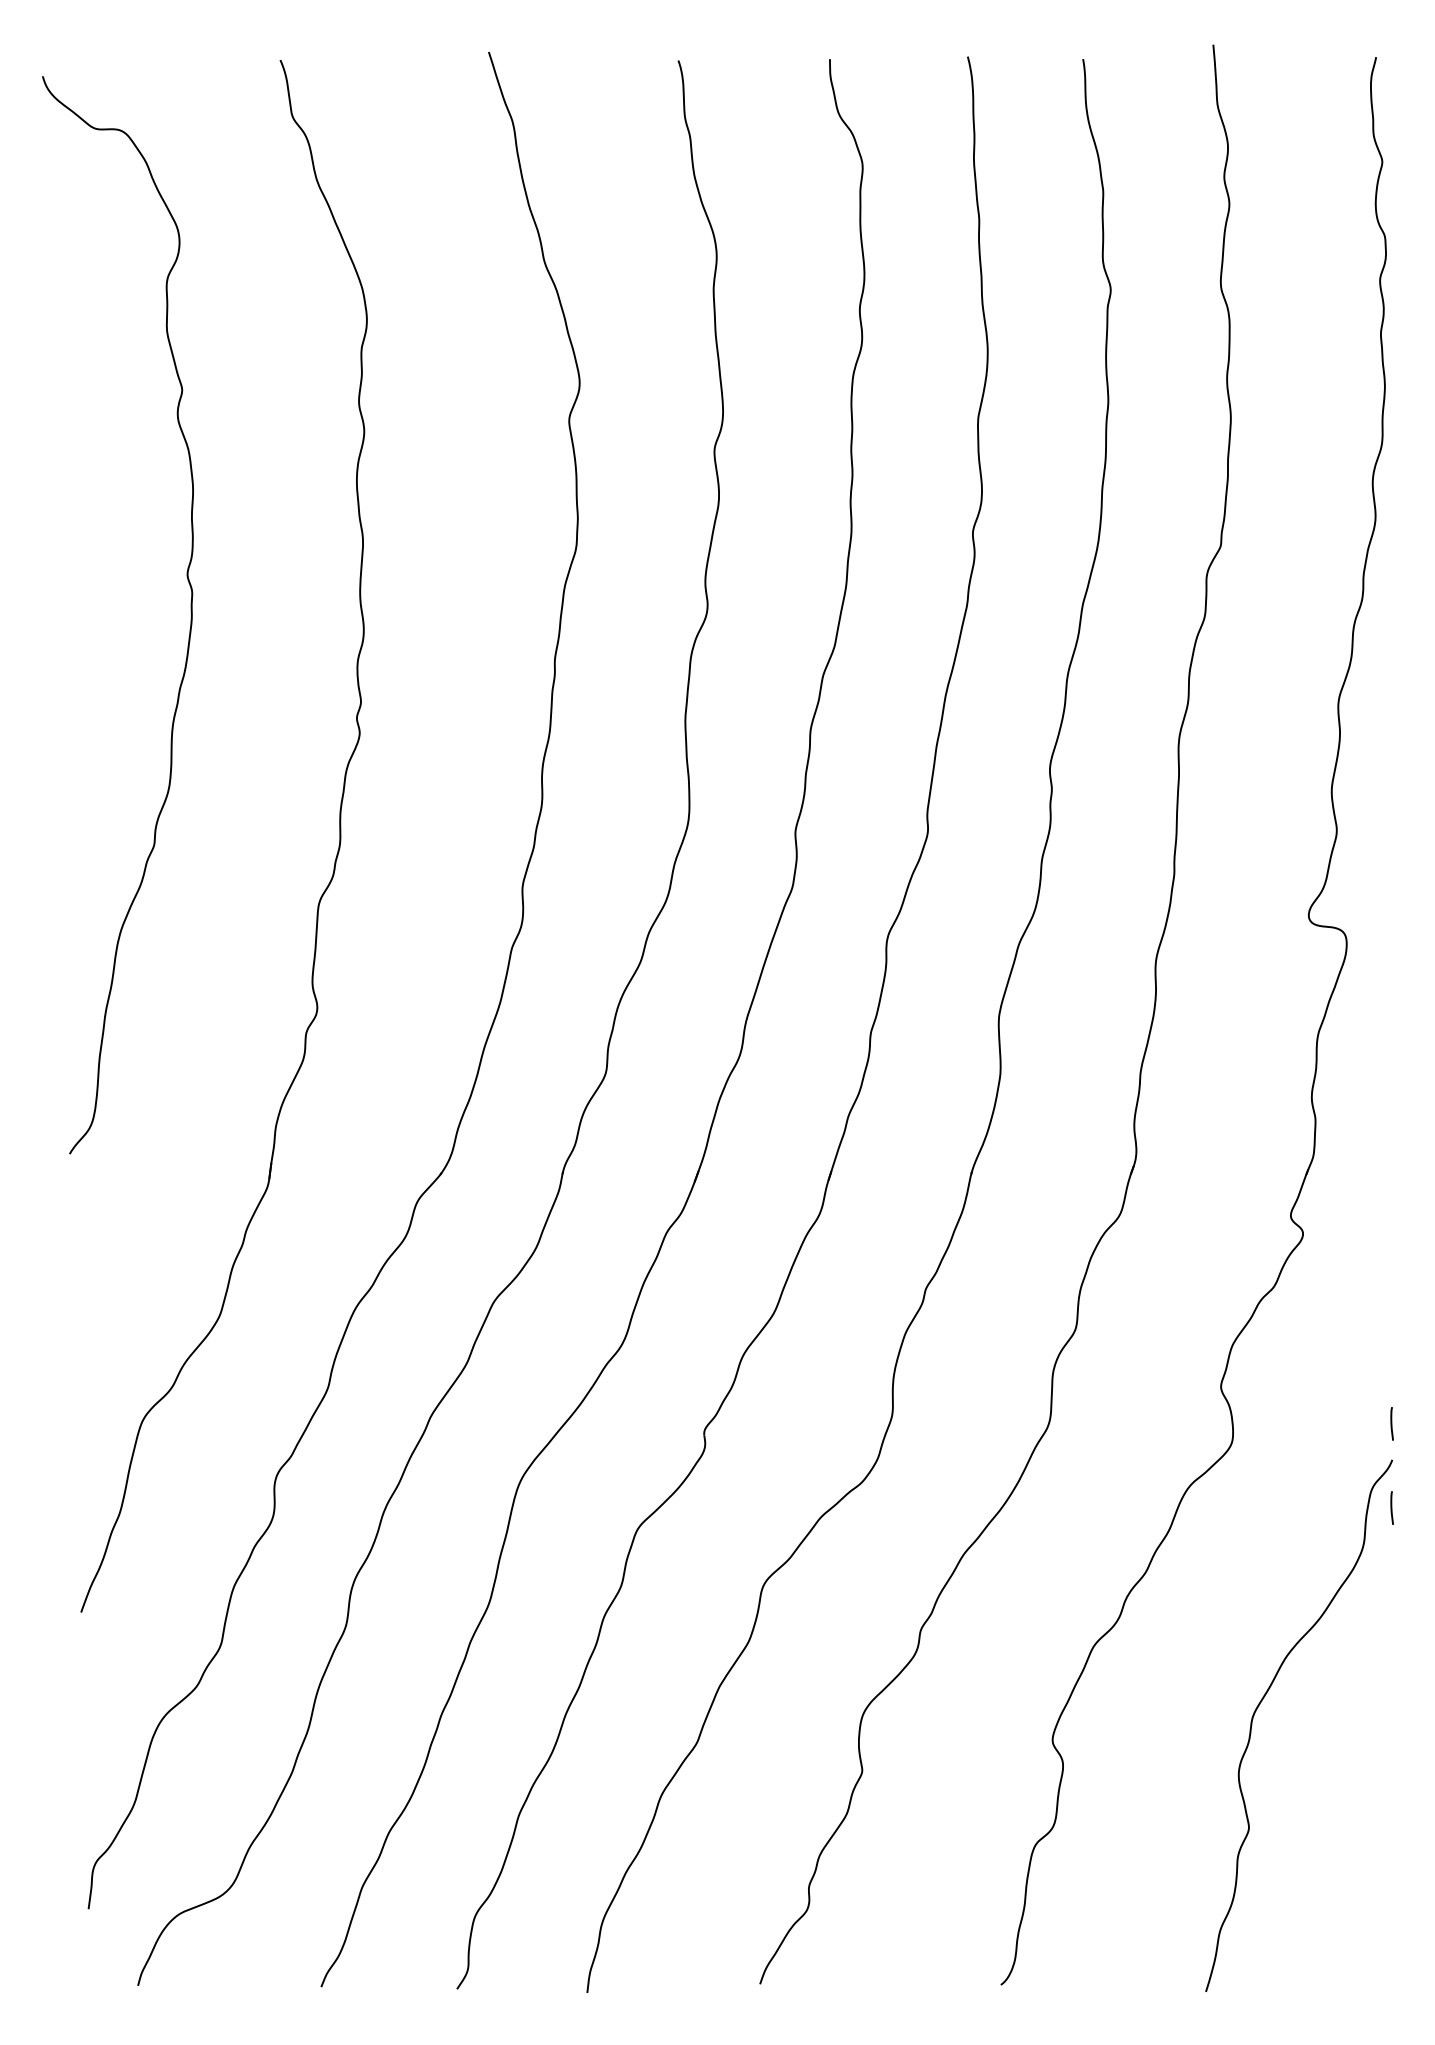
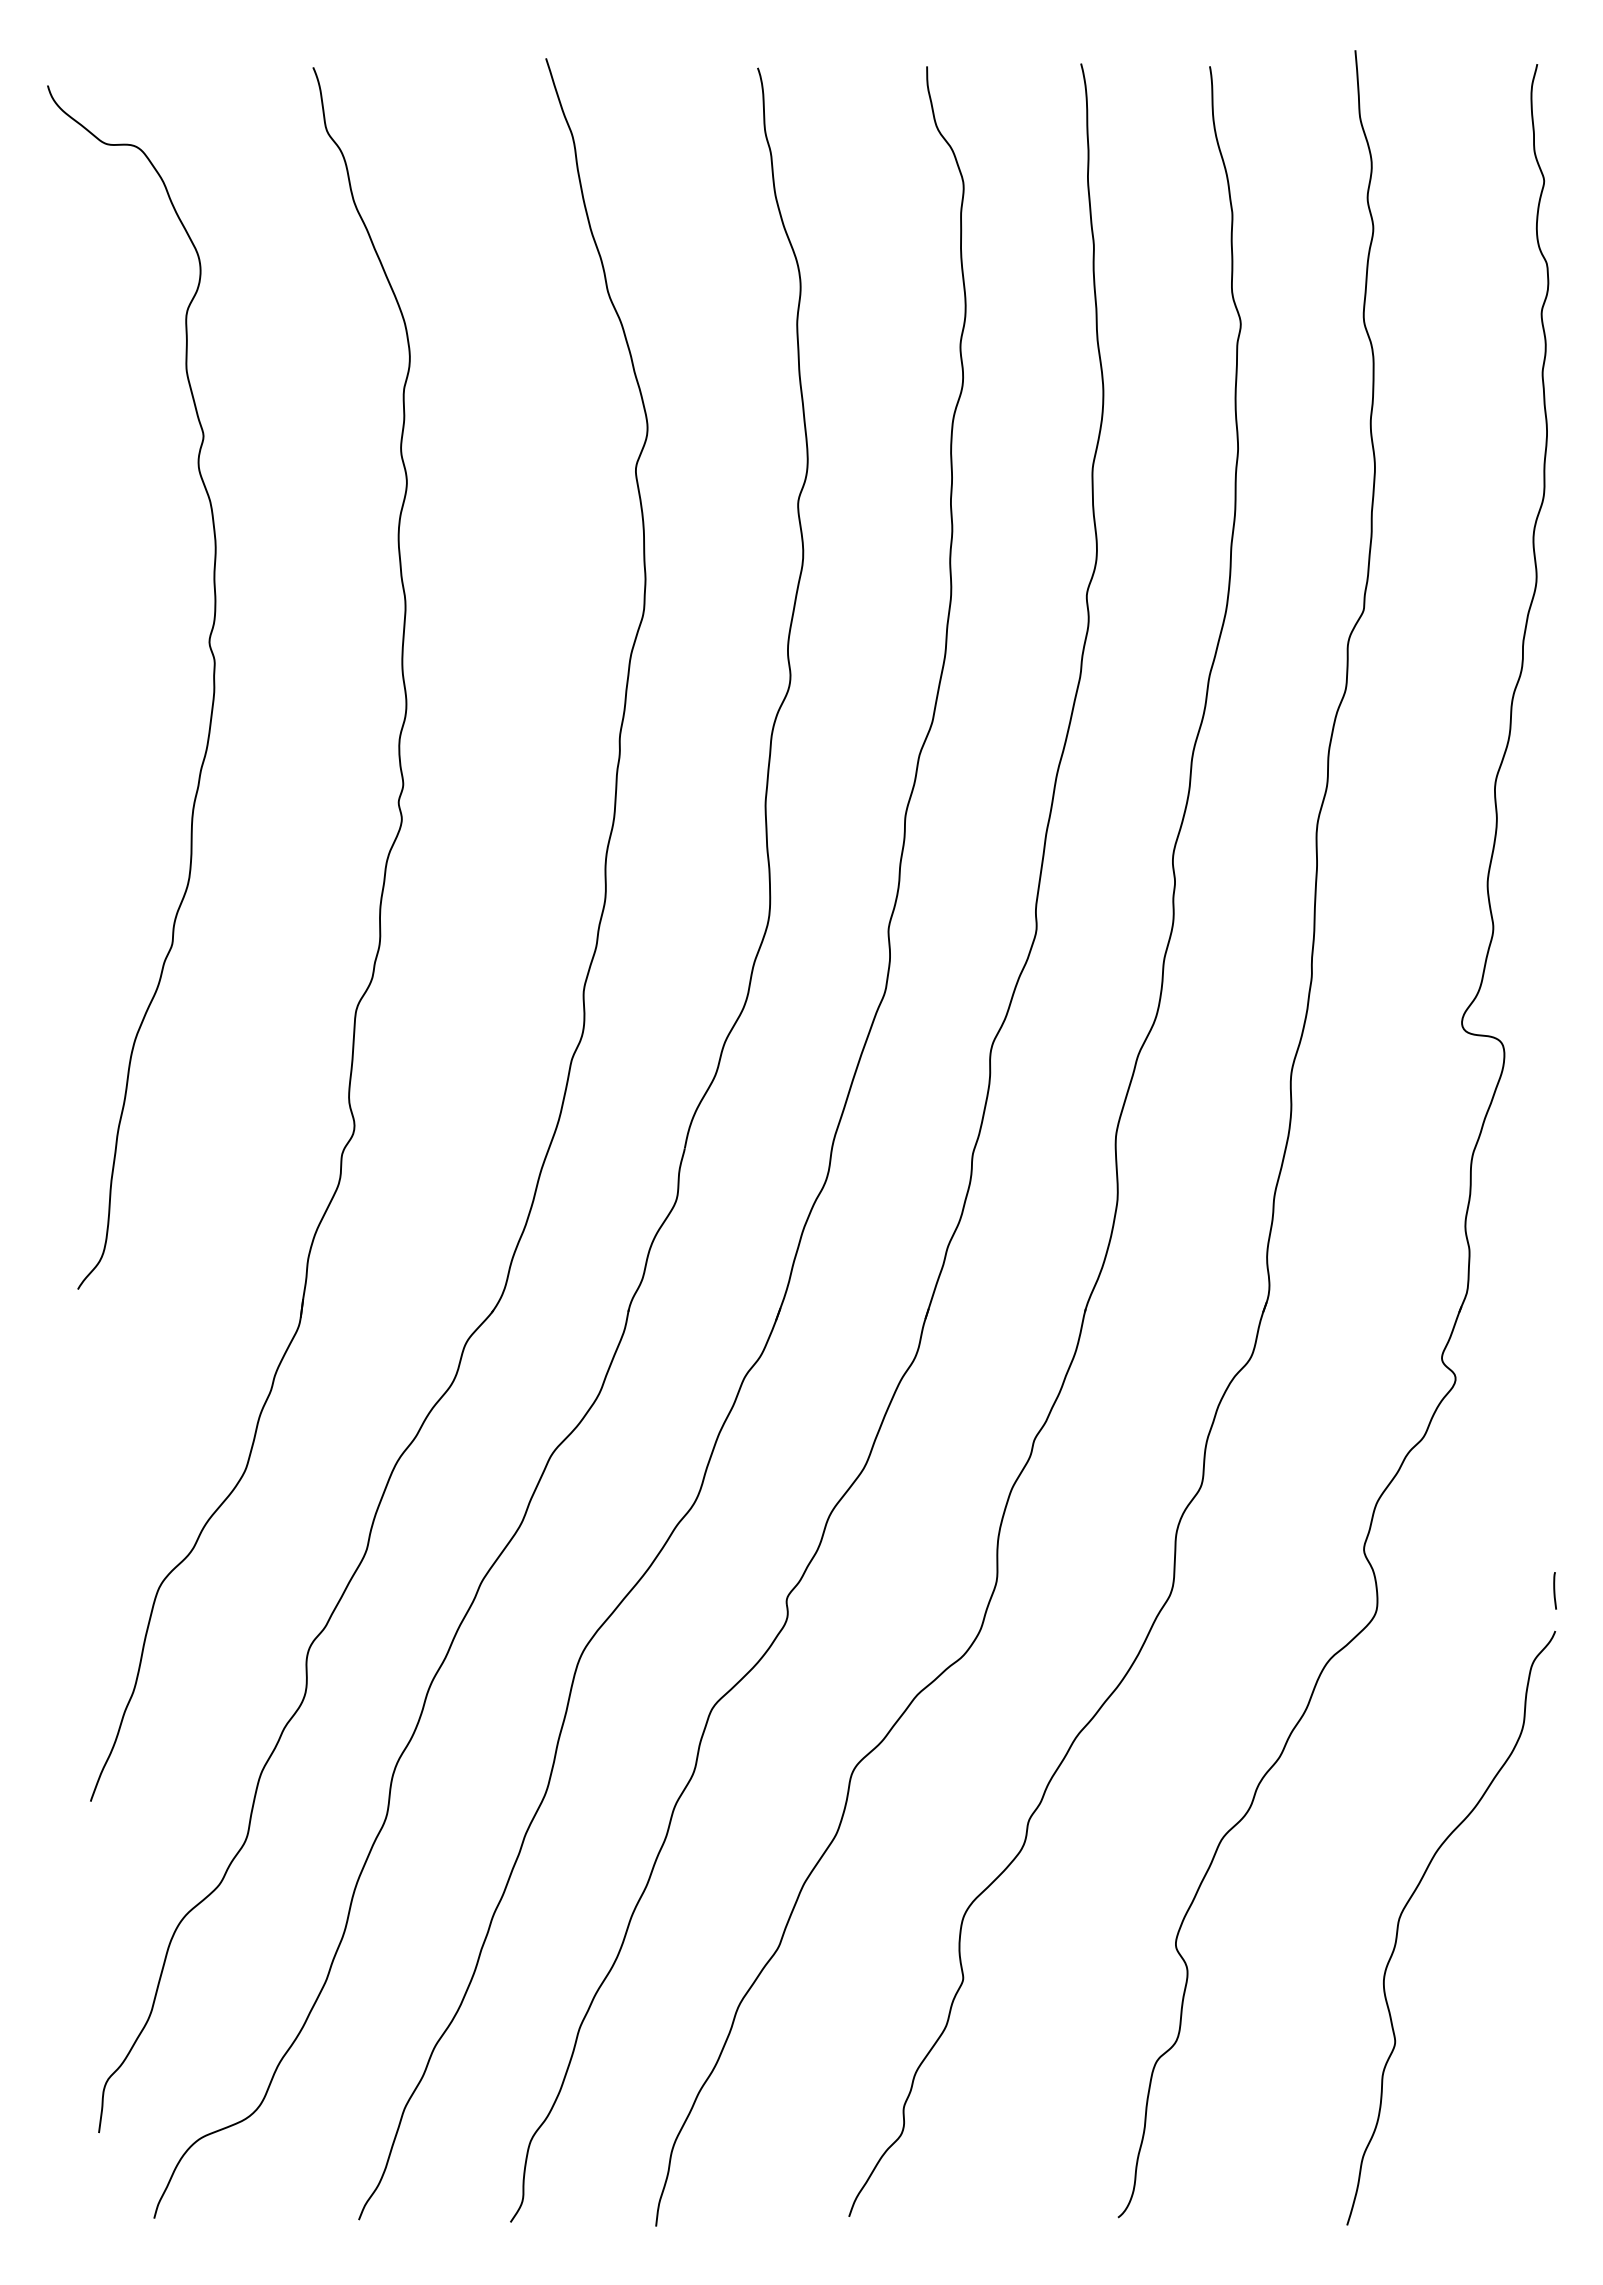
line: (1391, 1507) -> (1554, 1684), removed

